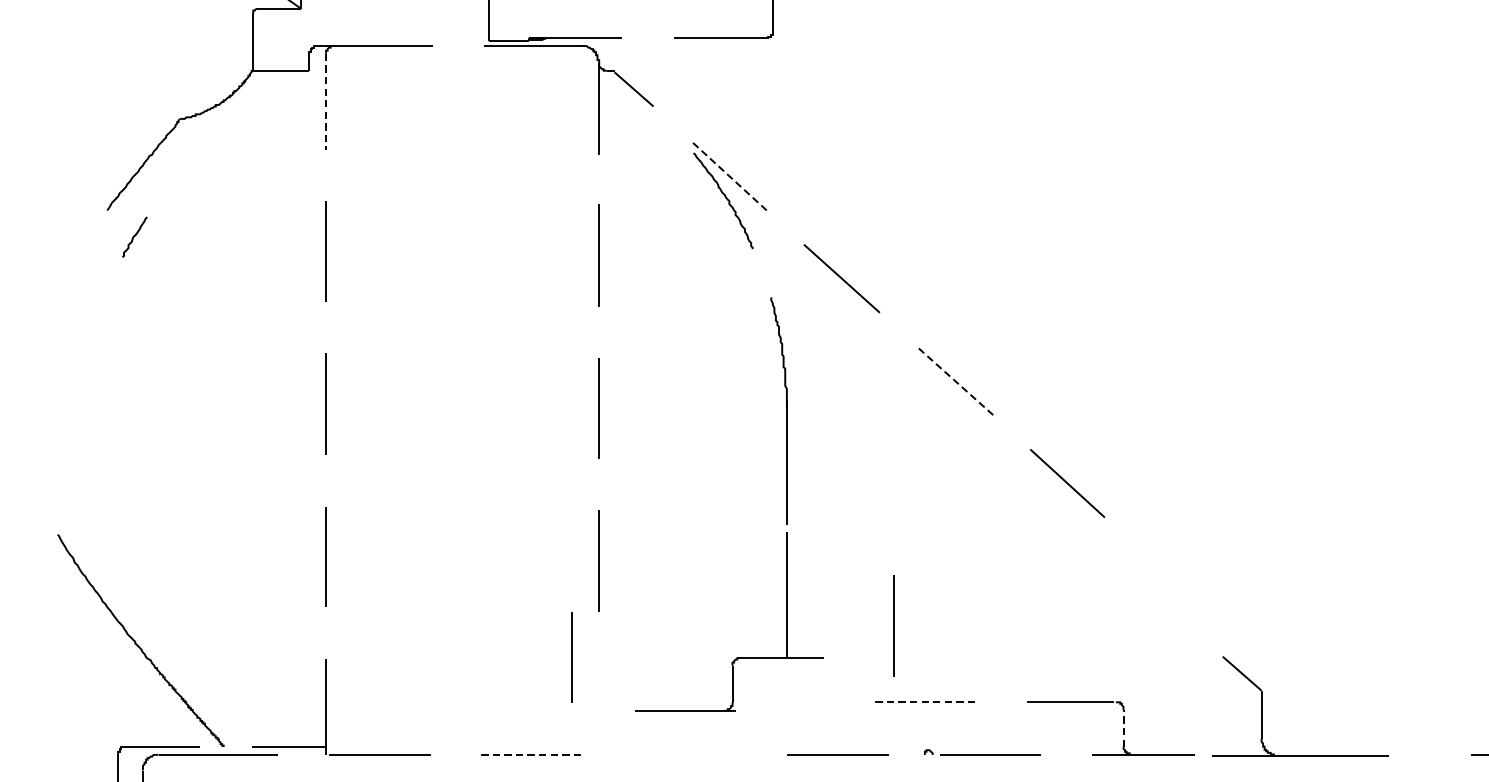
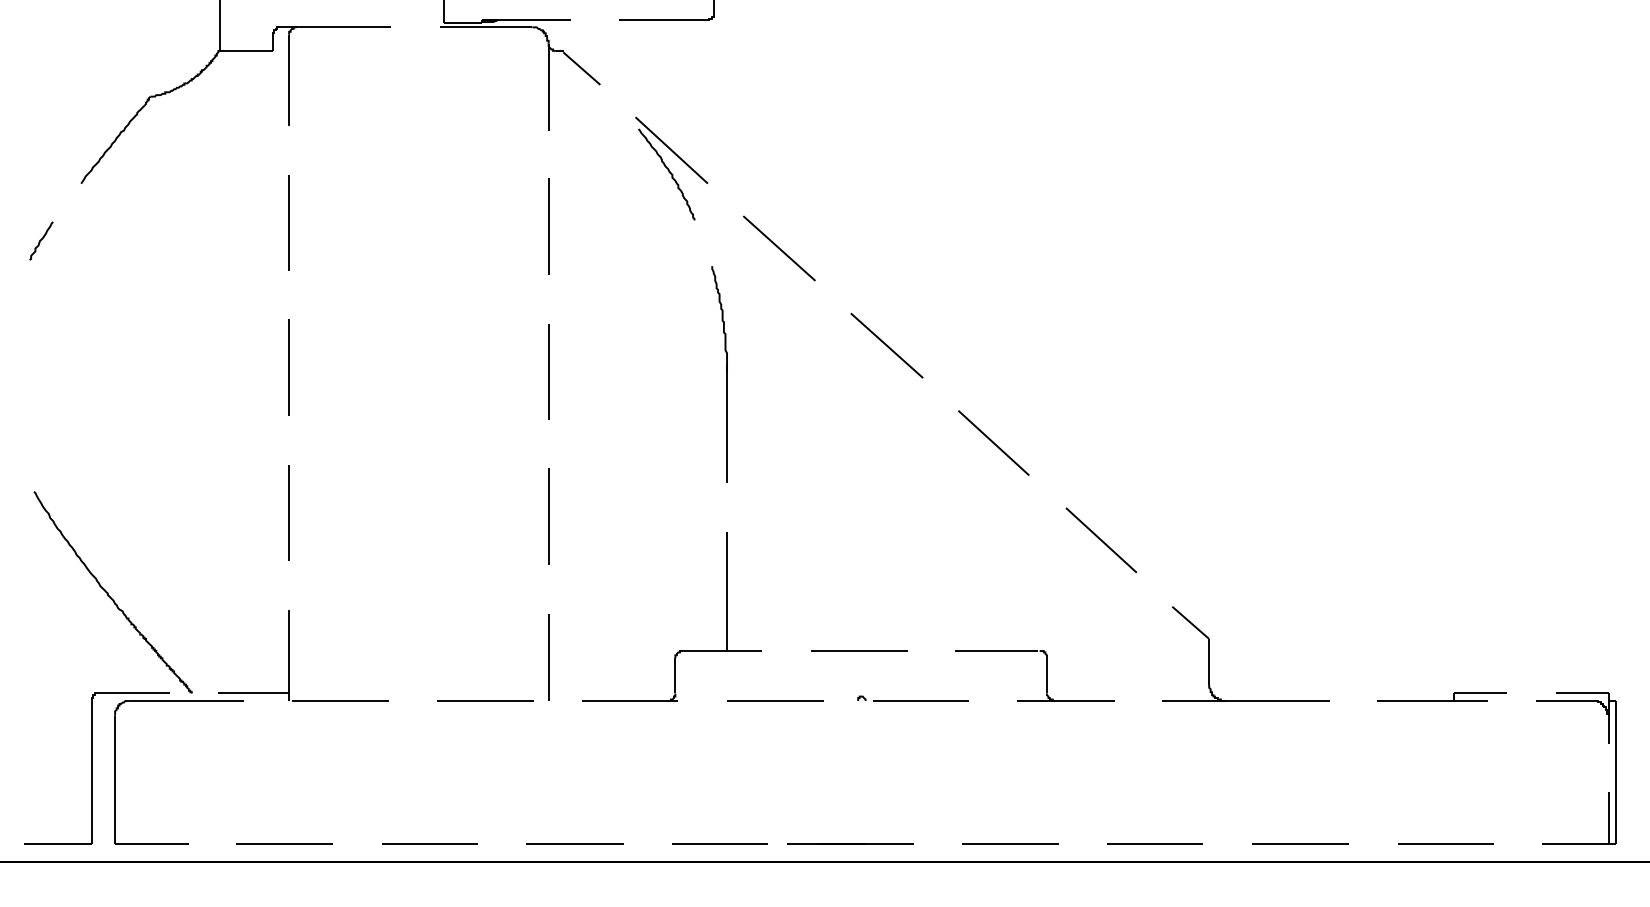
line: (326, 101) -> (289, 80), dashed -> solid
line: (728, 175) -> (671, 150), dashed -> solid
curve: (134, 236) -> (41, 240), moved
line: (955, 380) -> (887, 345), dashed -> solid
line: (1180, 585) -> (1101, 540), added
line: (893, 625) -> (828, 578), removed
line: (571, 657) -> (548, 657), moved
part: (736, 657) -> (679, 650), moved
line: (926, 701) -> (859, 650), dashed -> solid
part: (1261, 705) -> (1209, 653), moved
line: (1123, 728) -> (1046, 675), dashed -> solid
line: (532, 755) -> (485, 701), dashed -> solid

